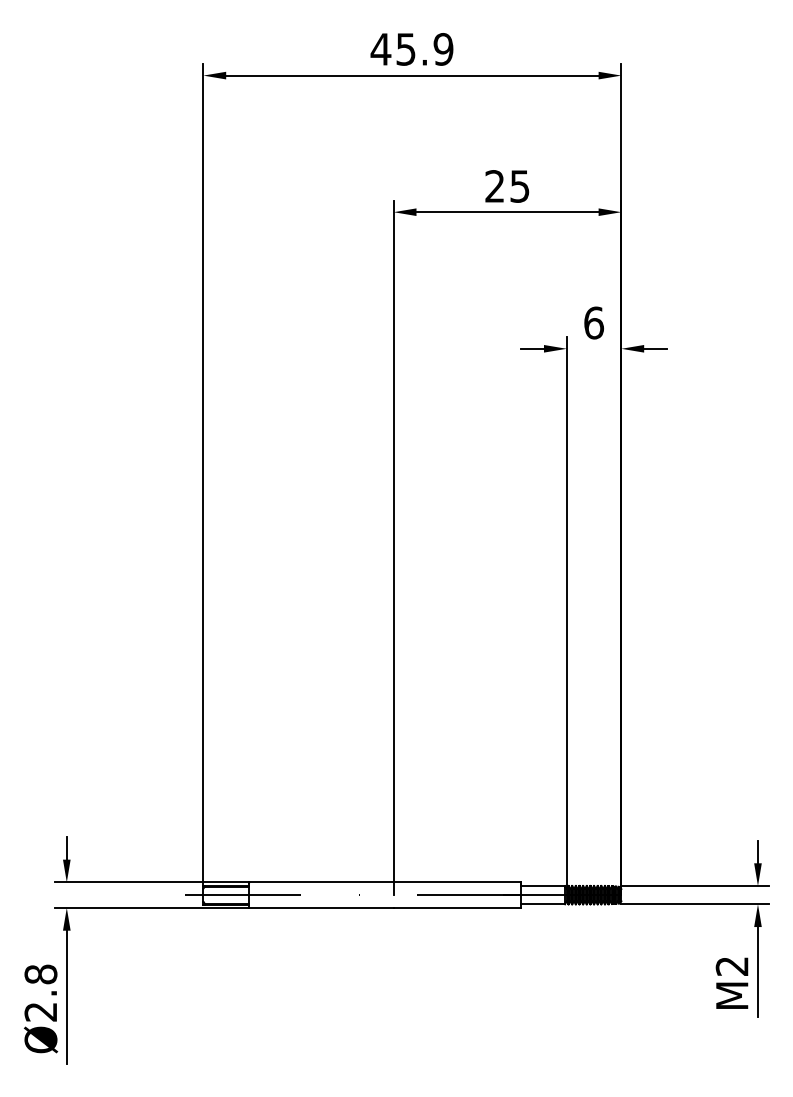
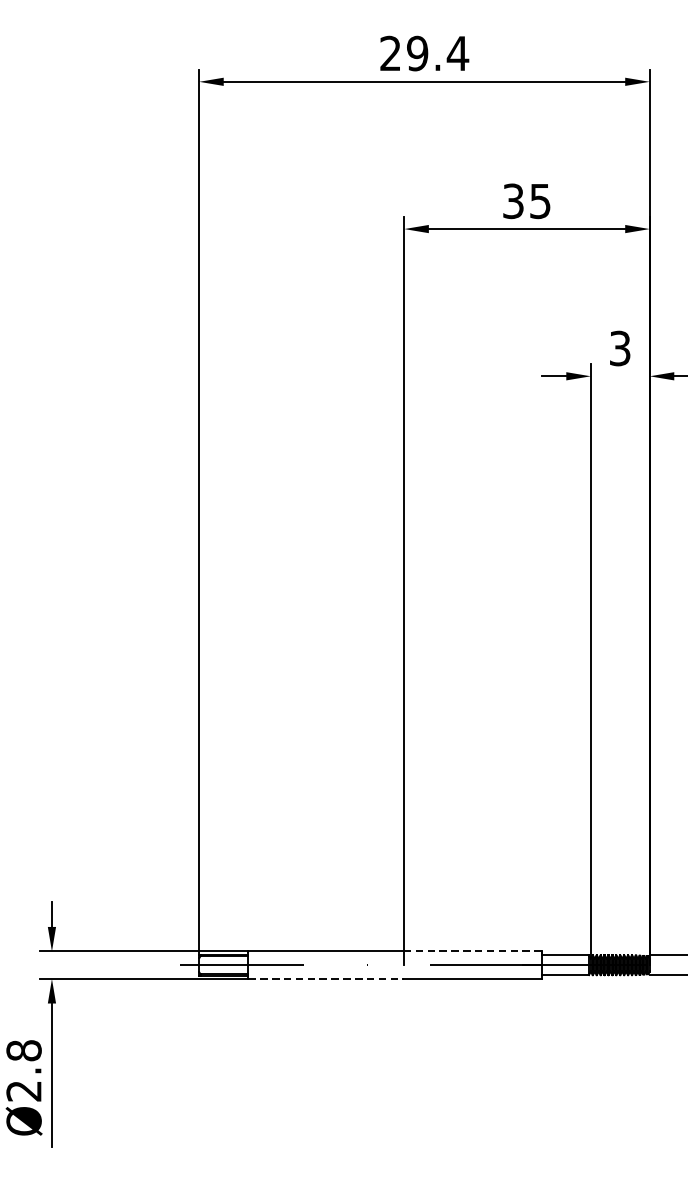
text: (411, 49) -> (423, 53), 45.9 -> 29.4
text: (494, 186) -> (512, 201), 25 -> 35
text: (594, 322) -> (620, 347), 6 -> 3
line: (457, 882) -> (473, 951), solid -> dashed
line: (321, 907) -> (326, 978), solid -> dashed

